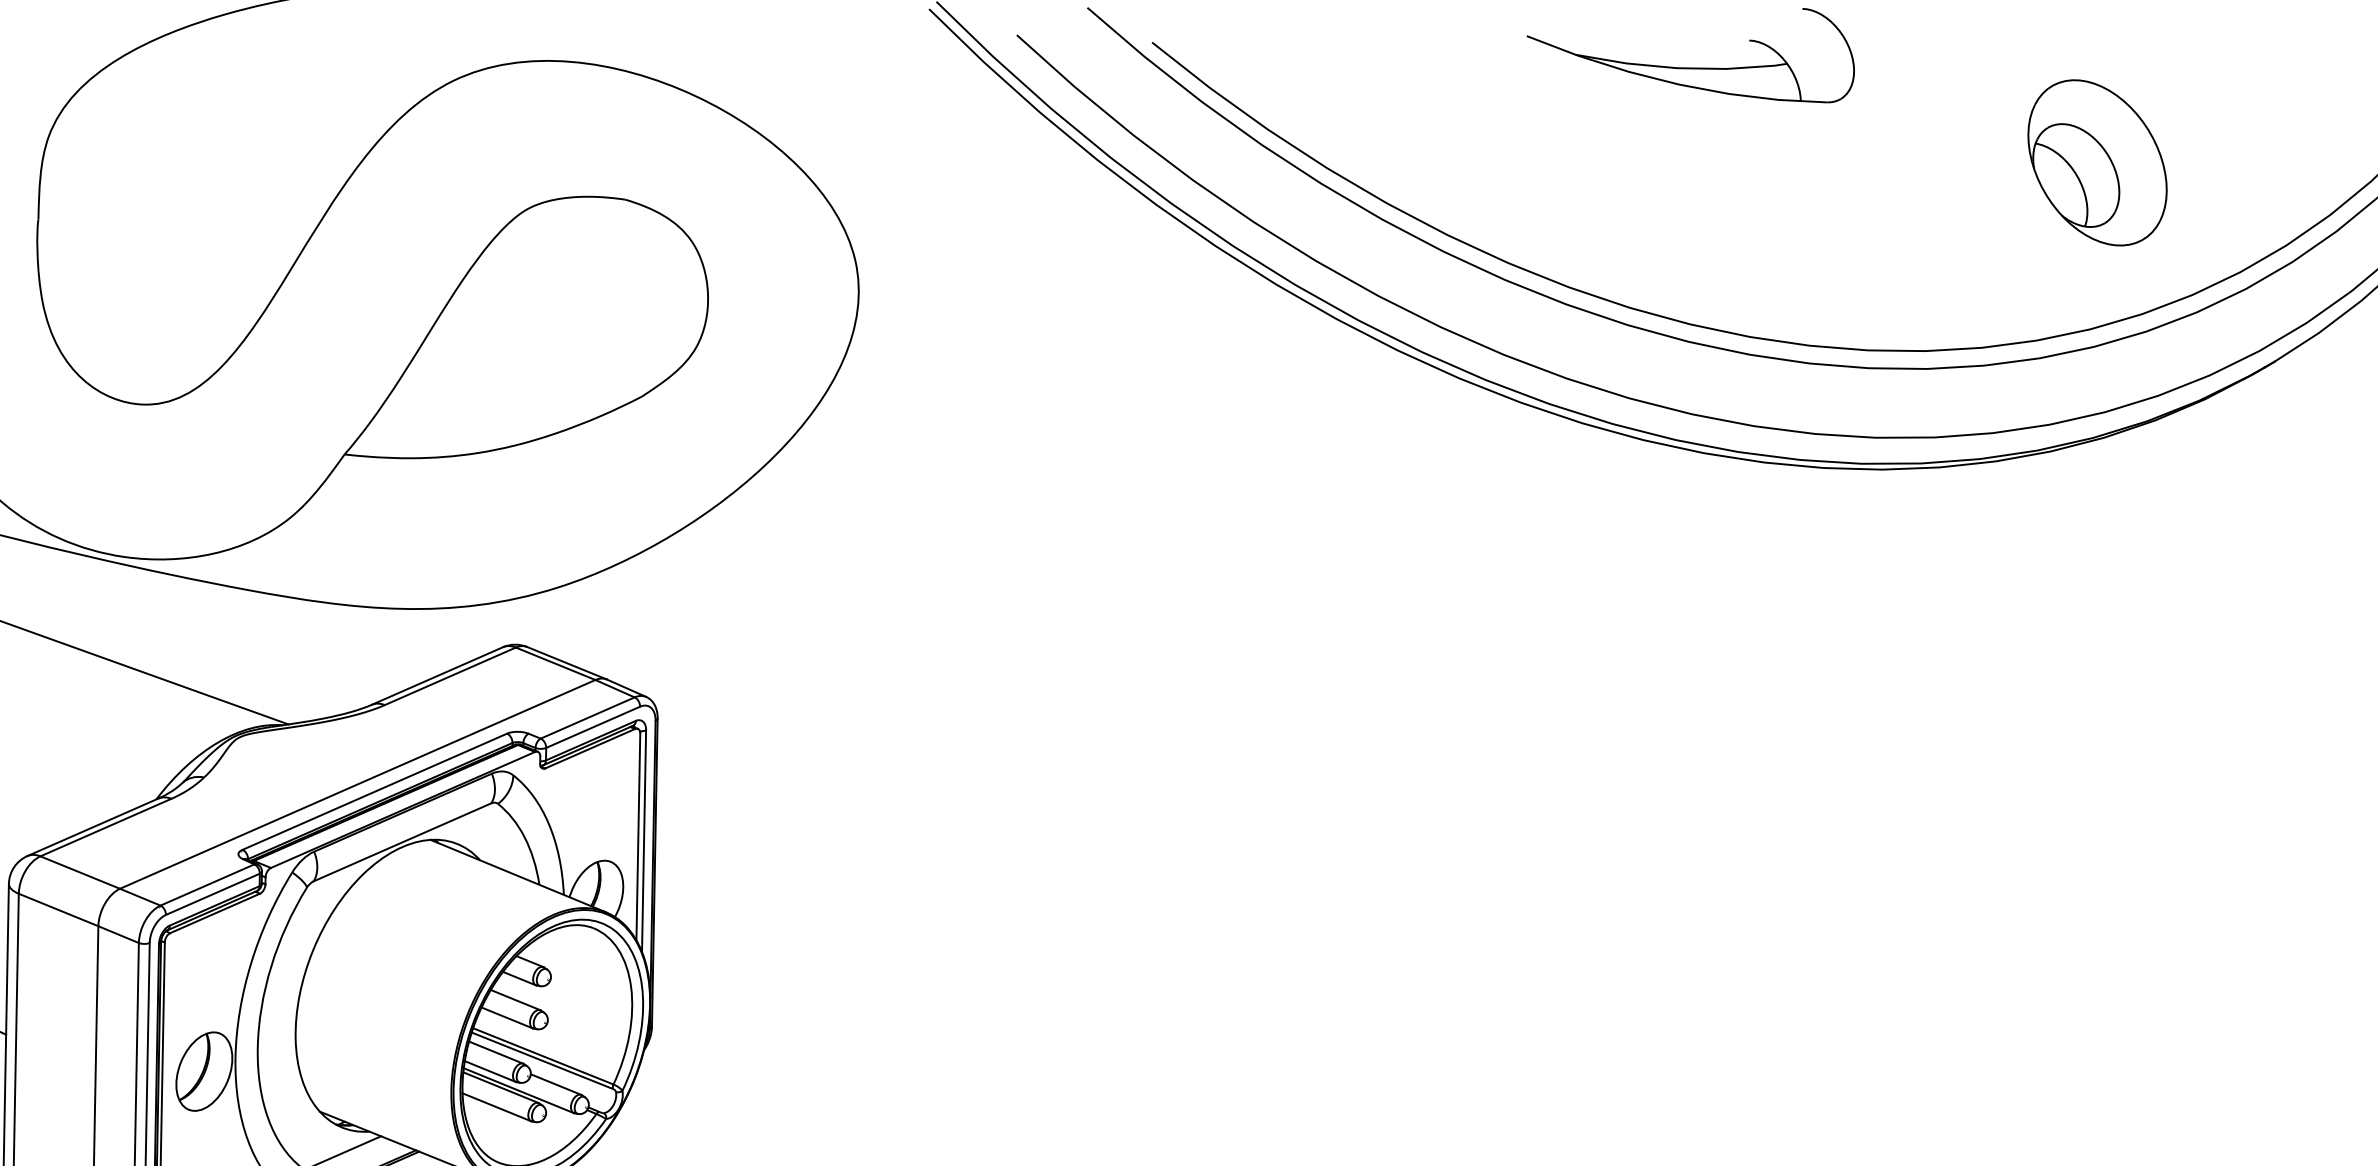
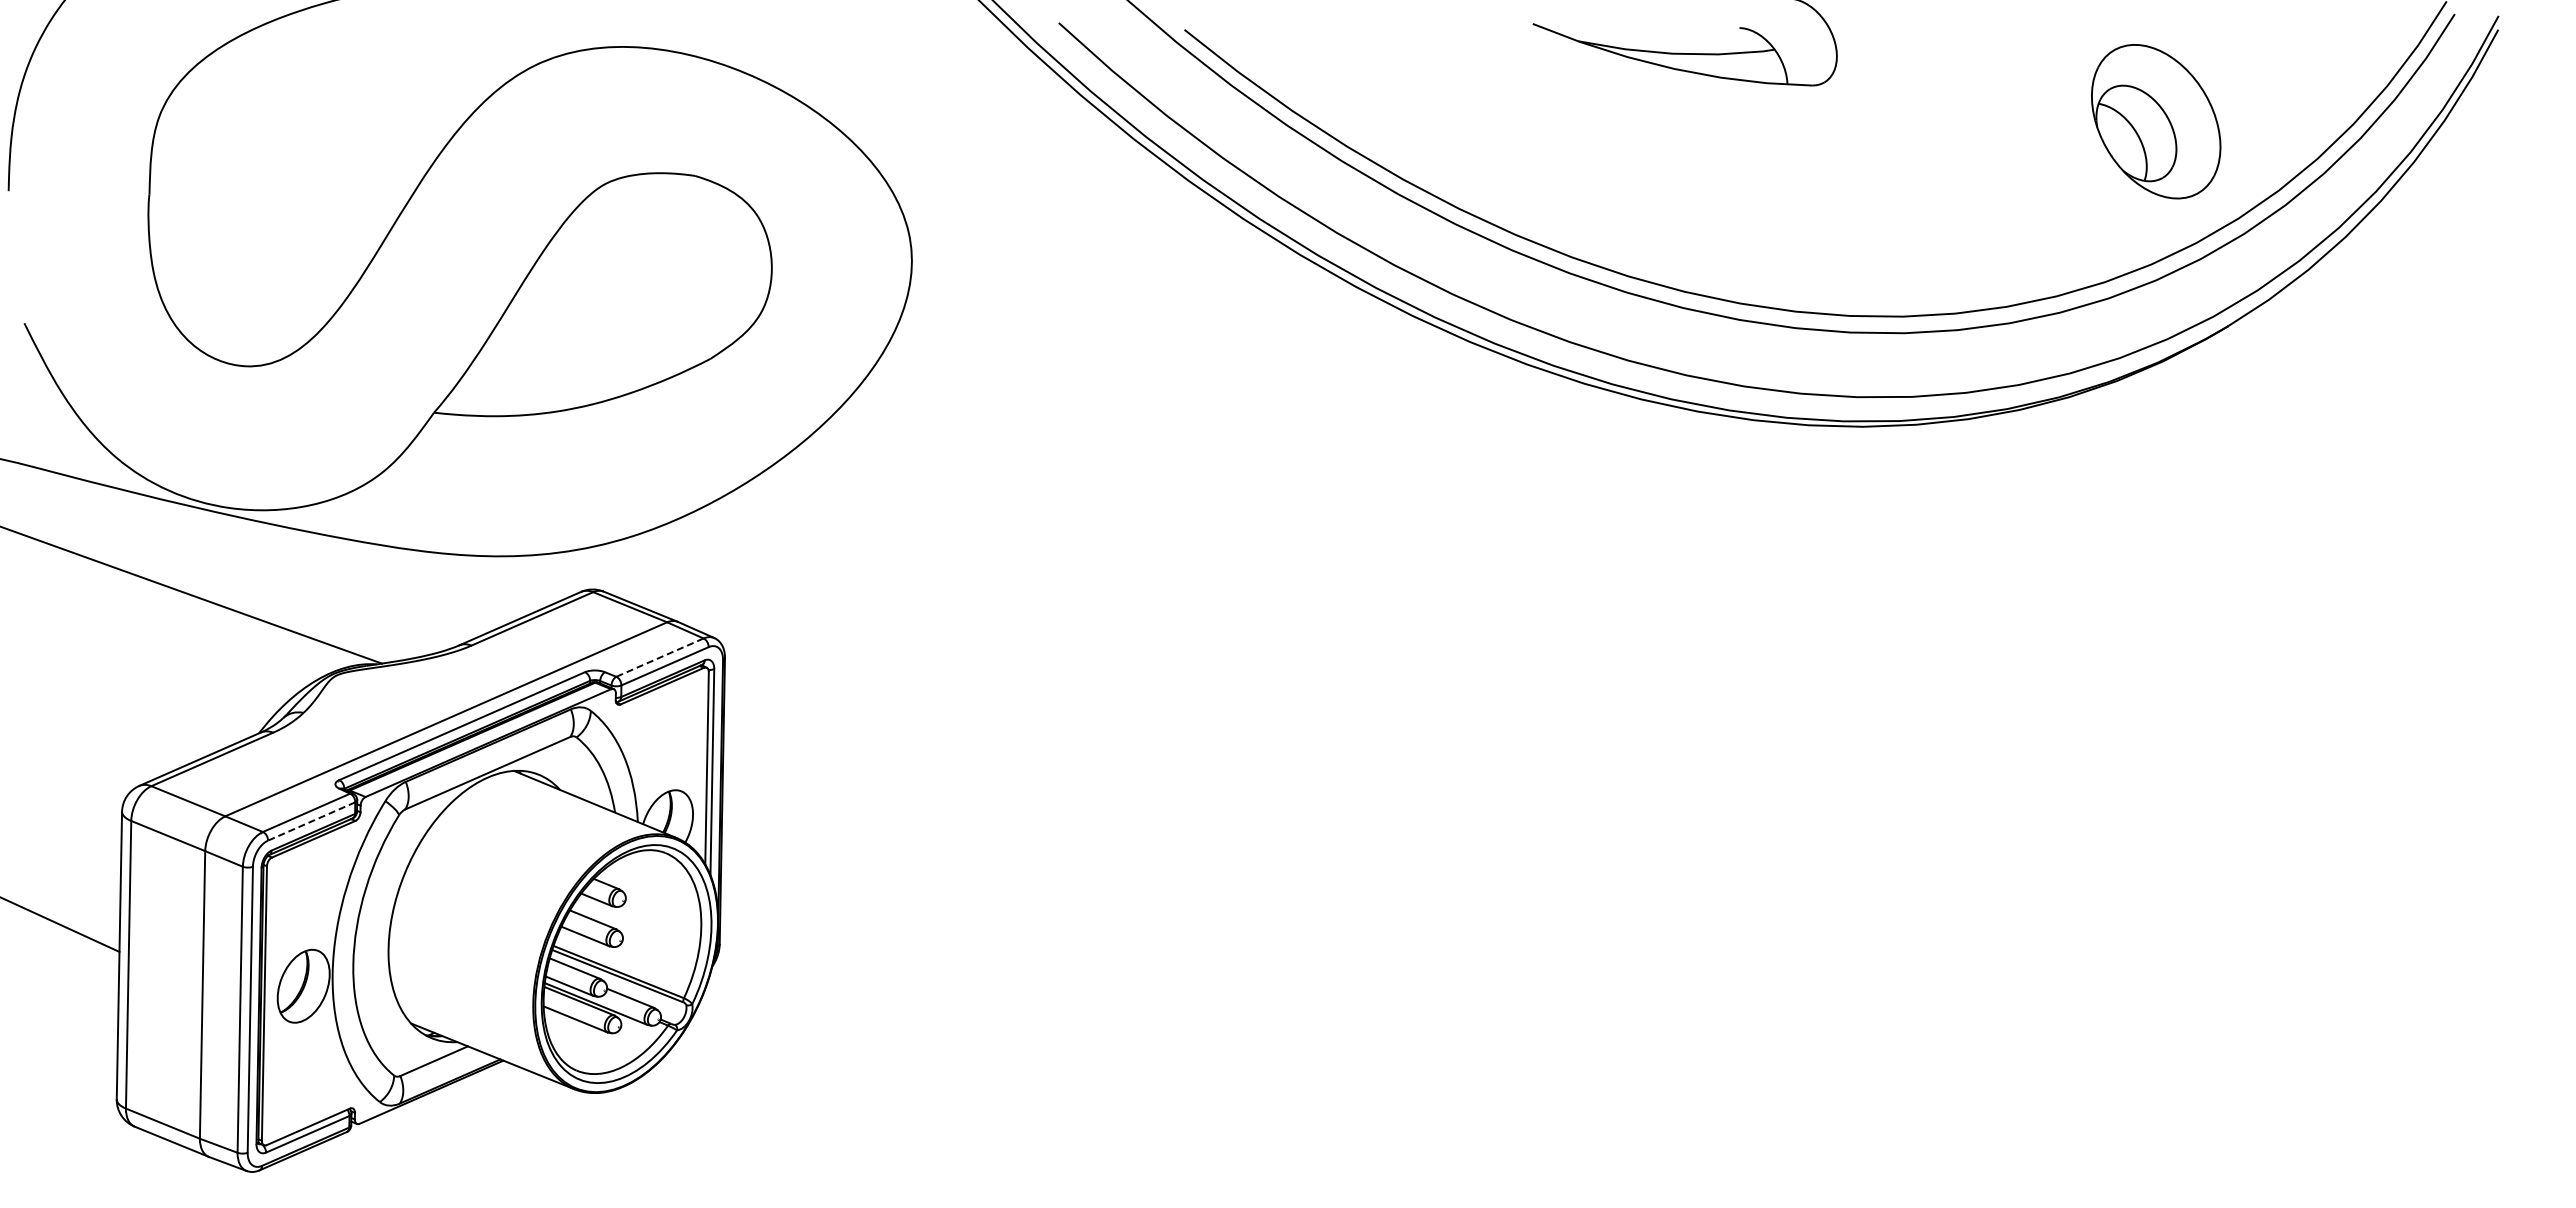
part: (2097, 162) -> (2156, 121), moved
line: (587, 717) -> (659, 657), solid -> dashed
line: (212, 894) -> (311, 821), solid -> dashed

